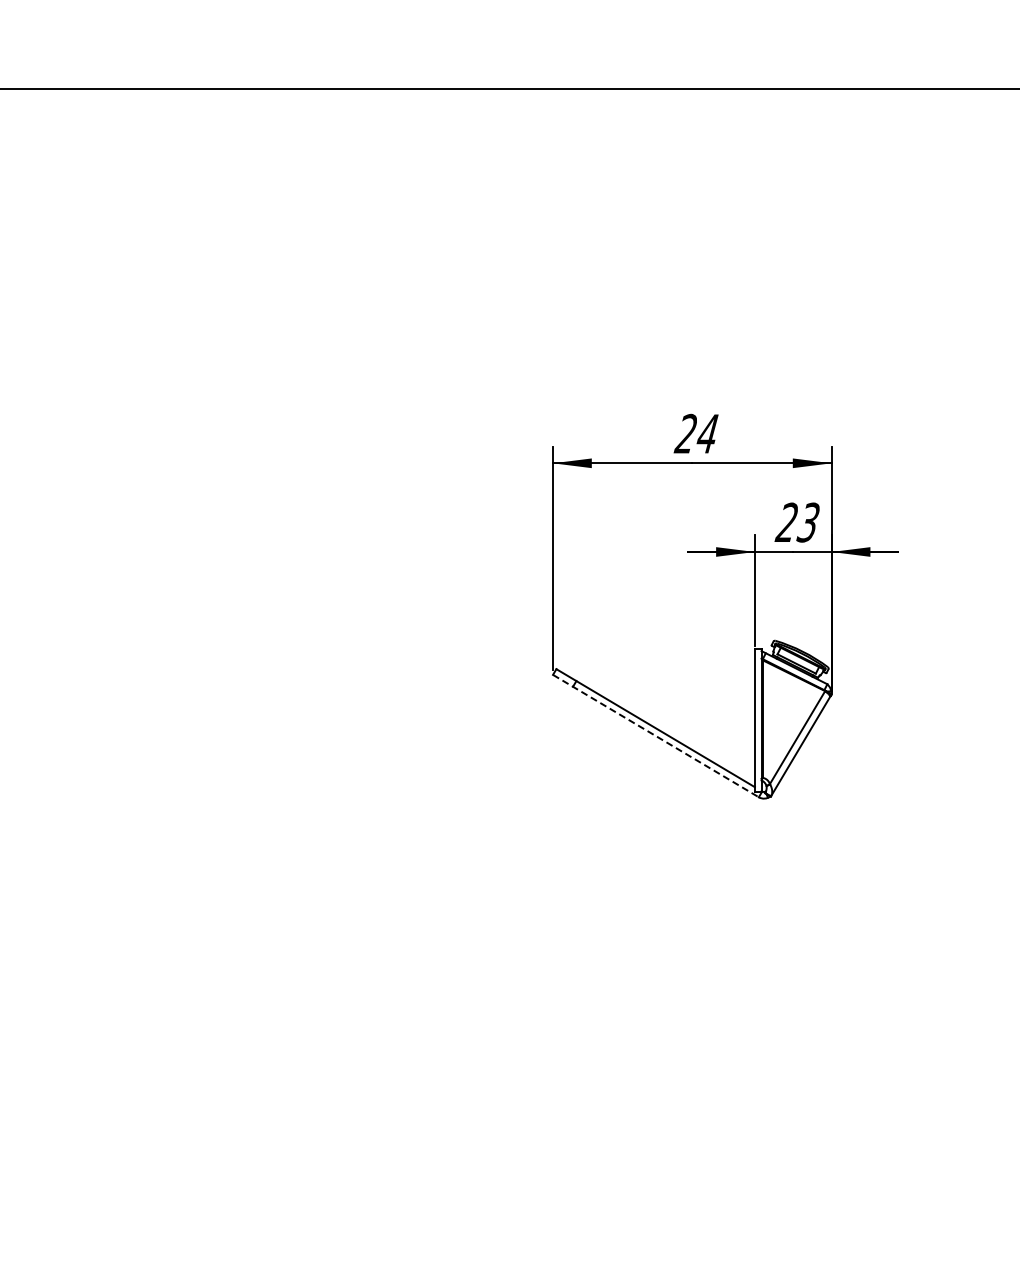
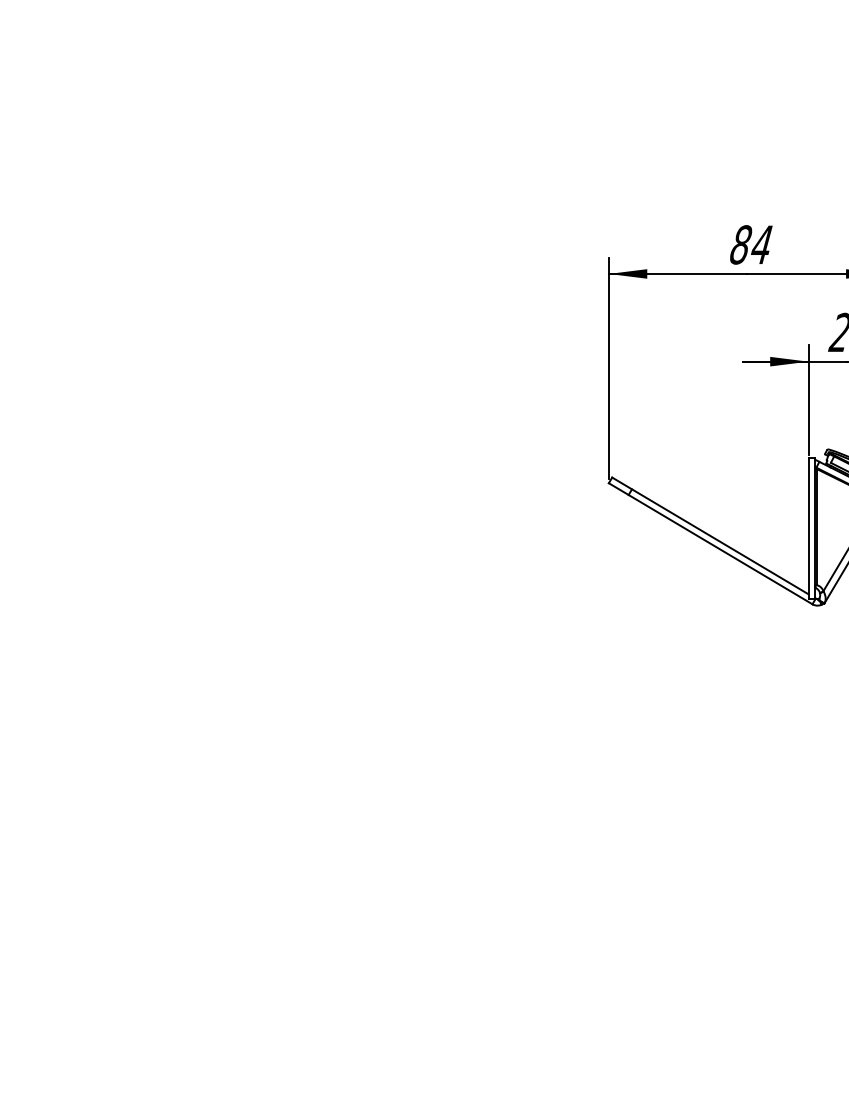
text: (685, 433) -> (739, 244), 24 -> 84
line: (655, 736) -> (710, 544), dashed -> solid

